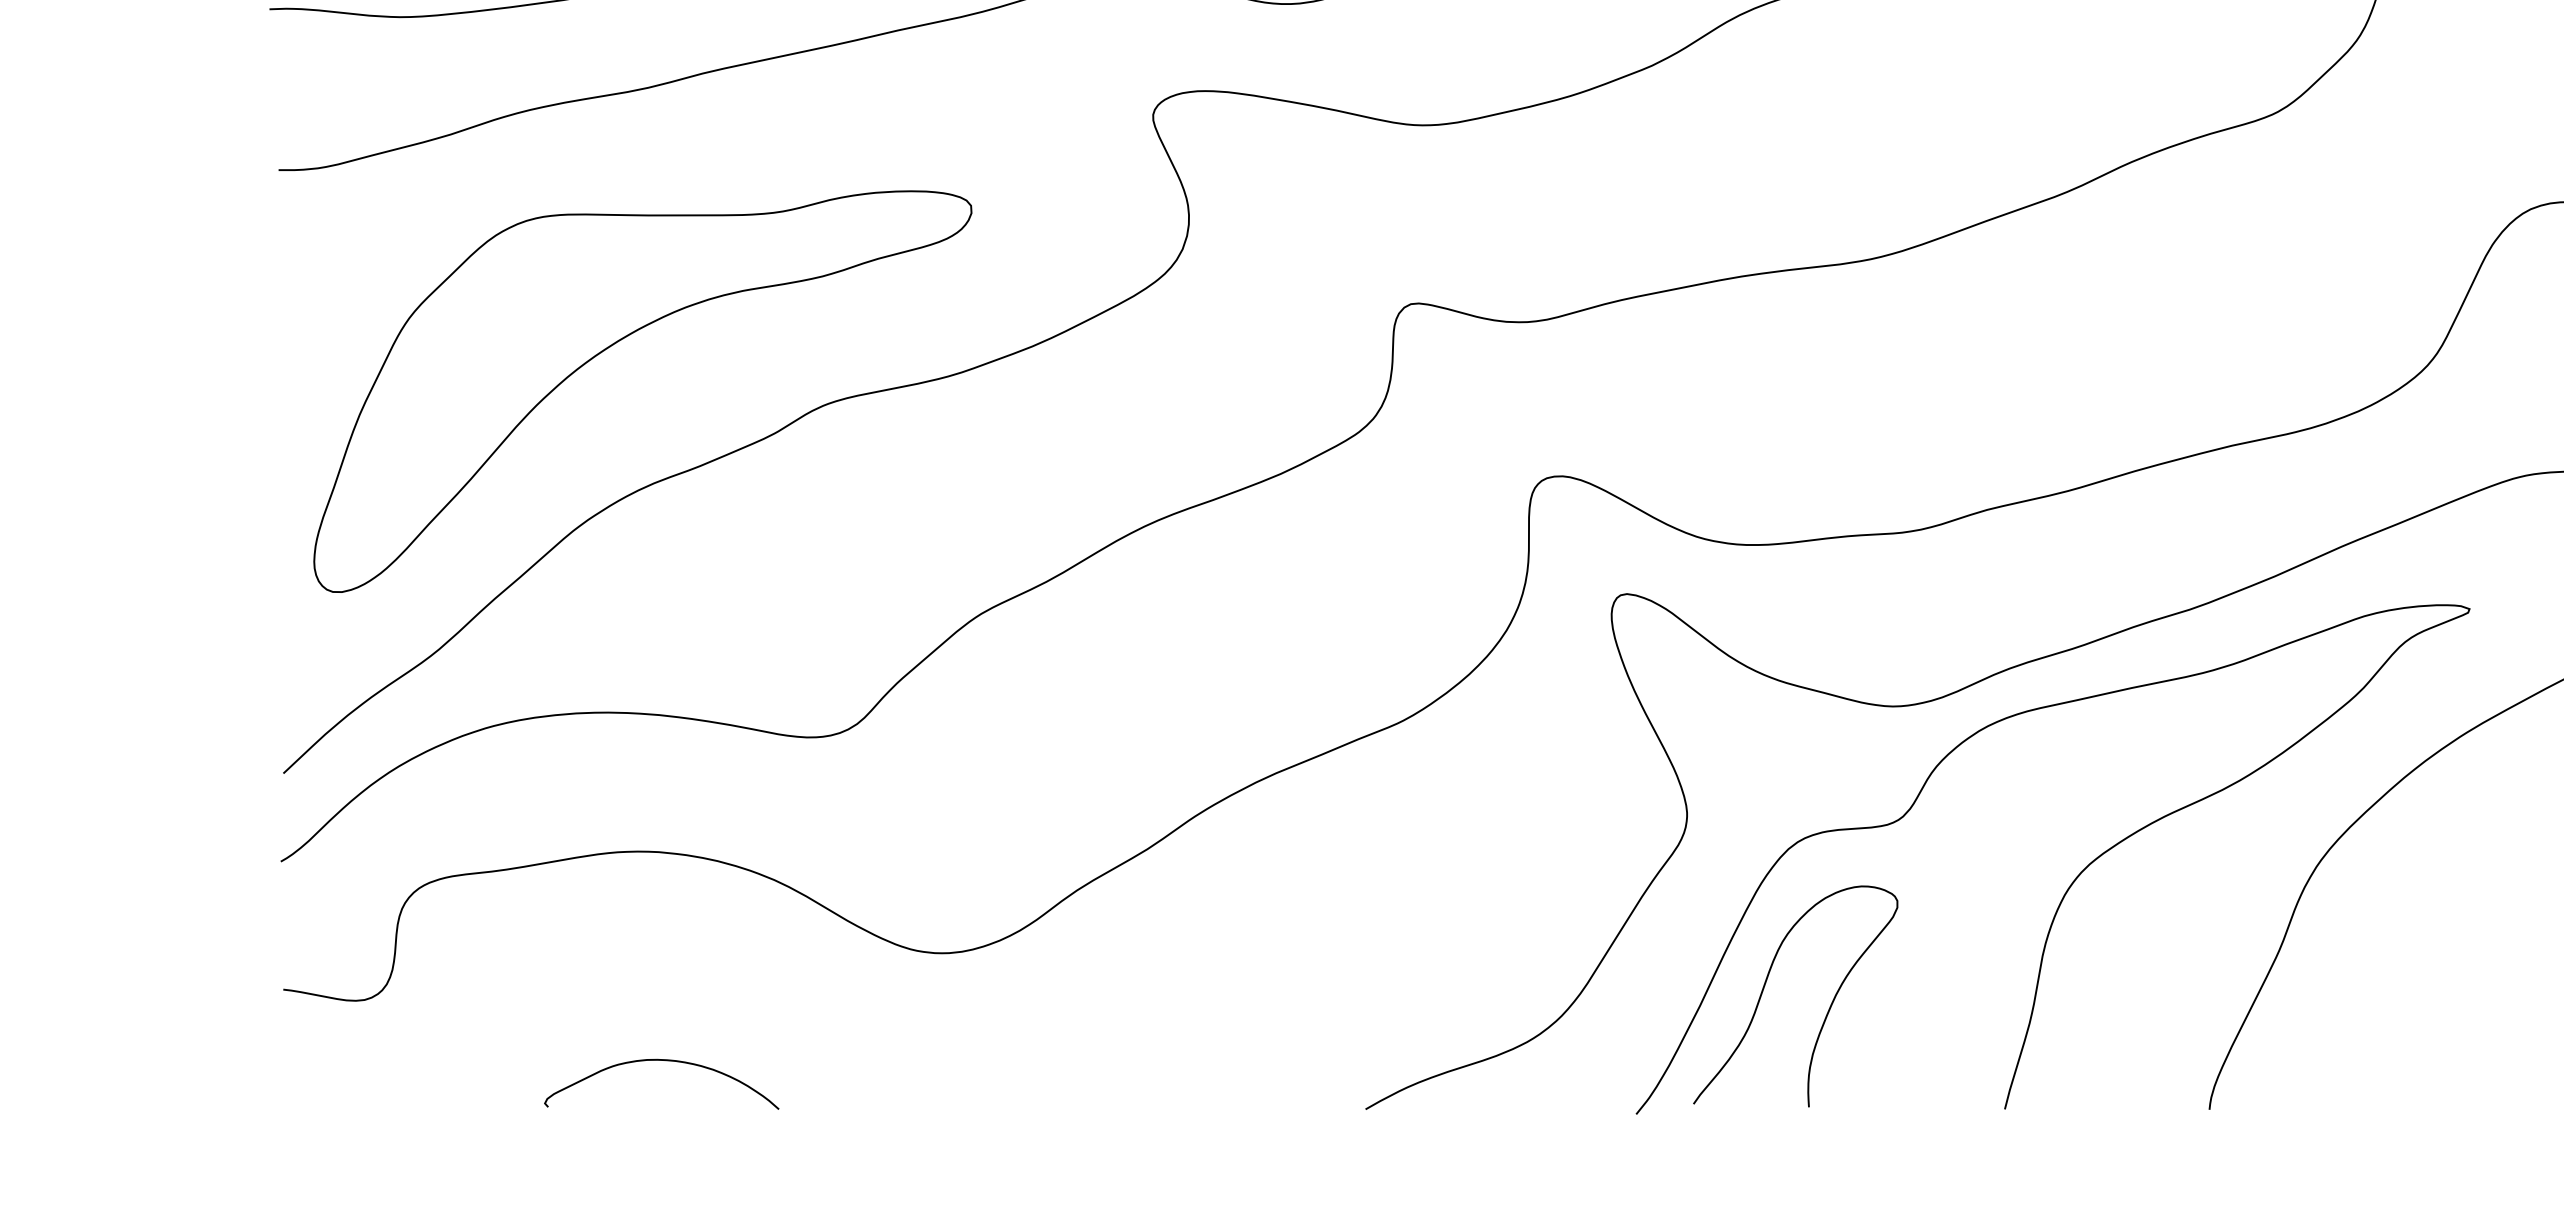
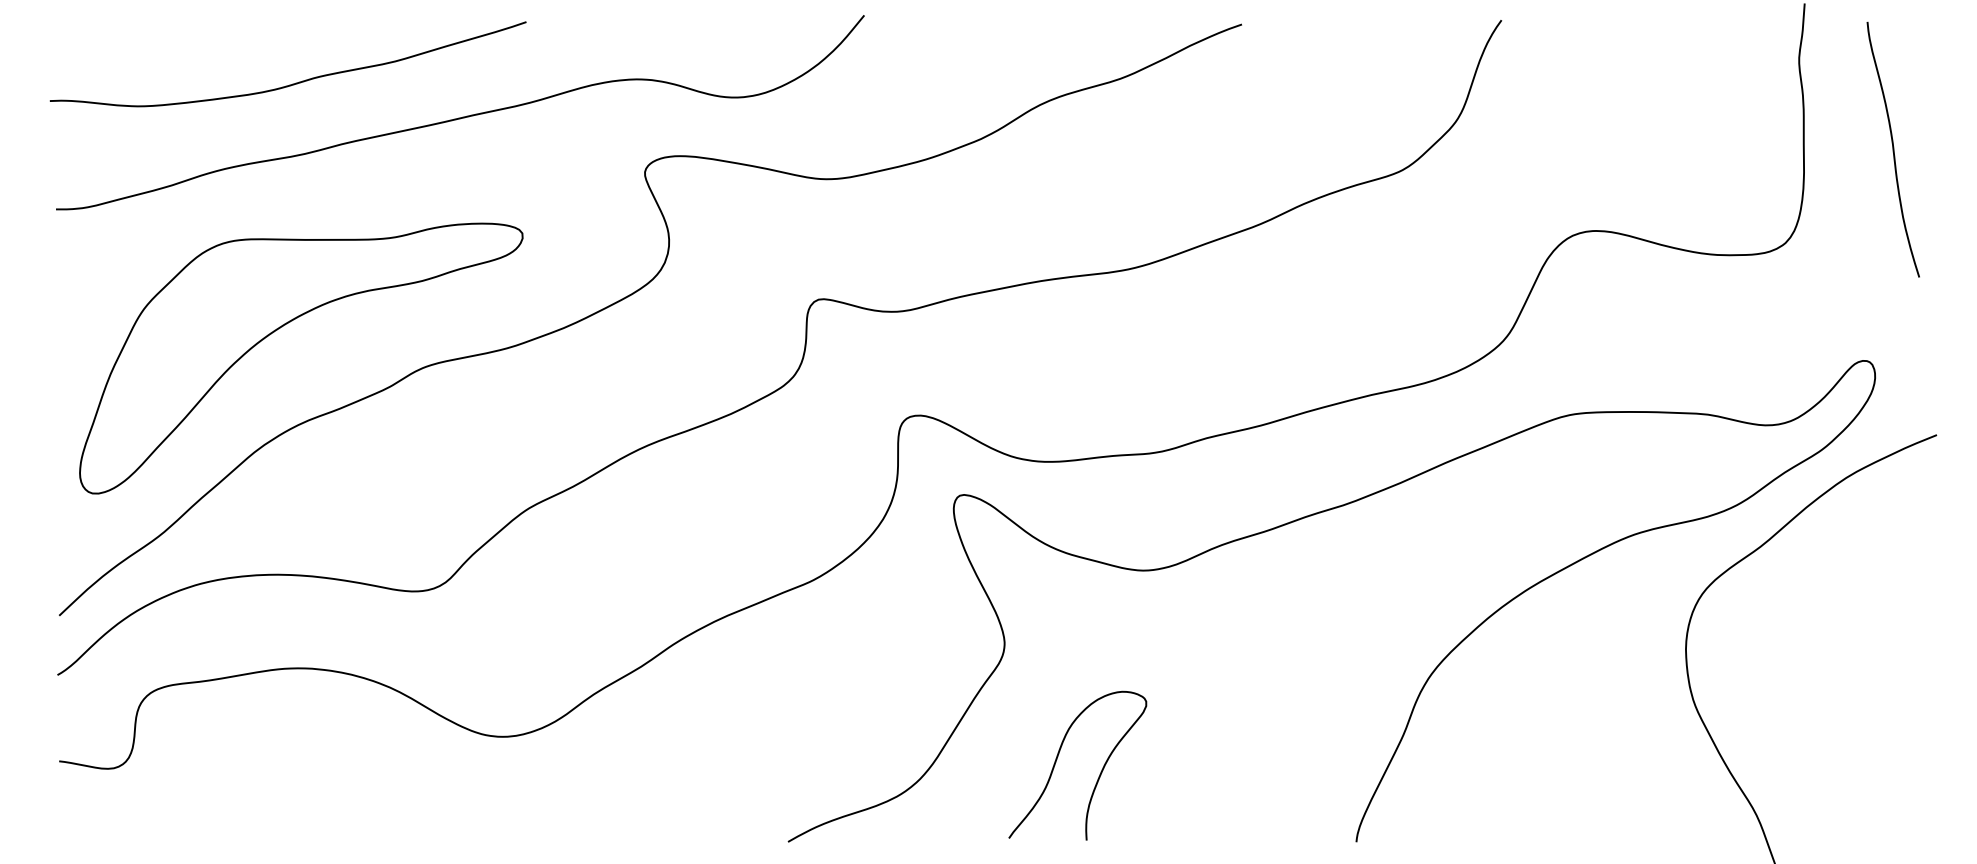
curve: (2072, 880) -> (1264, 687), removed
curve: (660, 1061) -> (313, 809), removed

